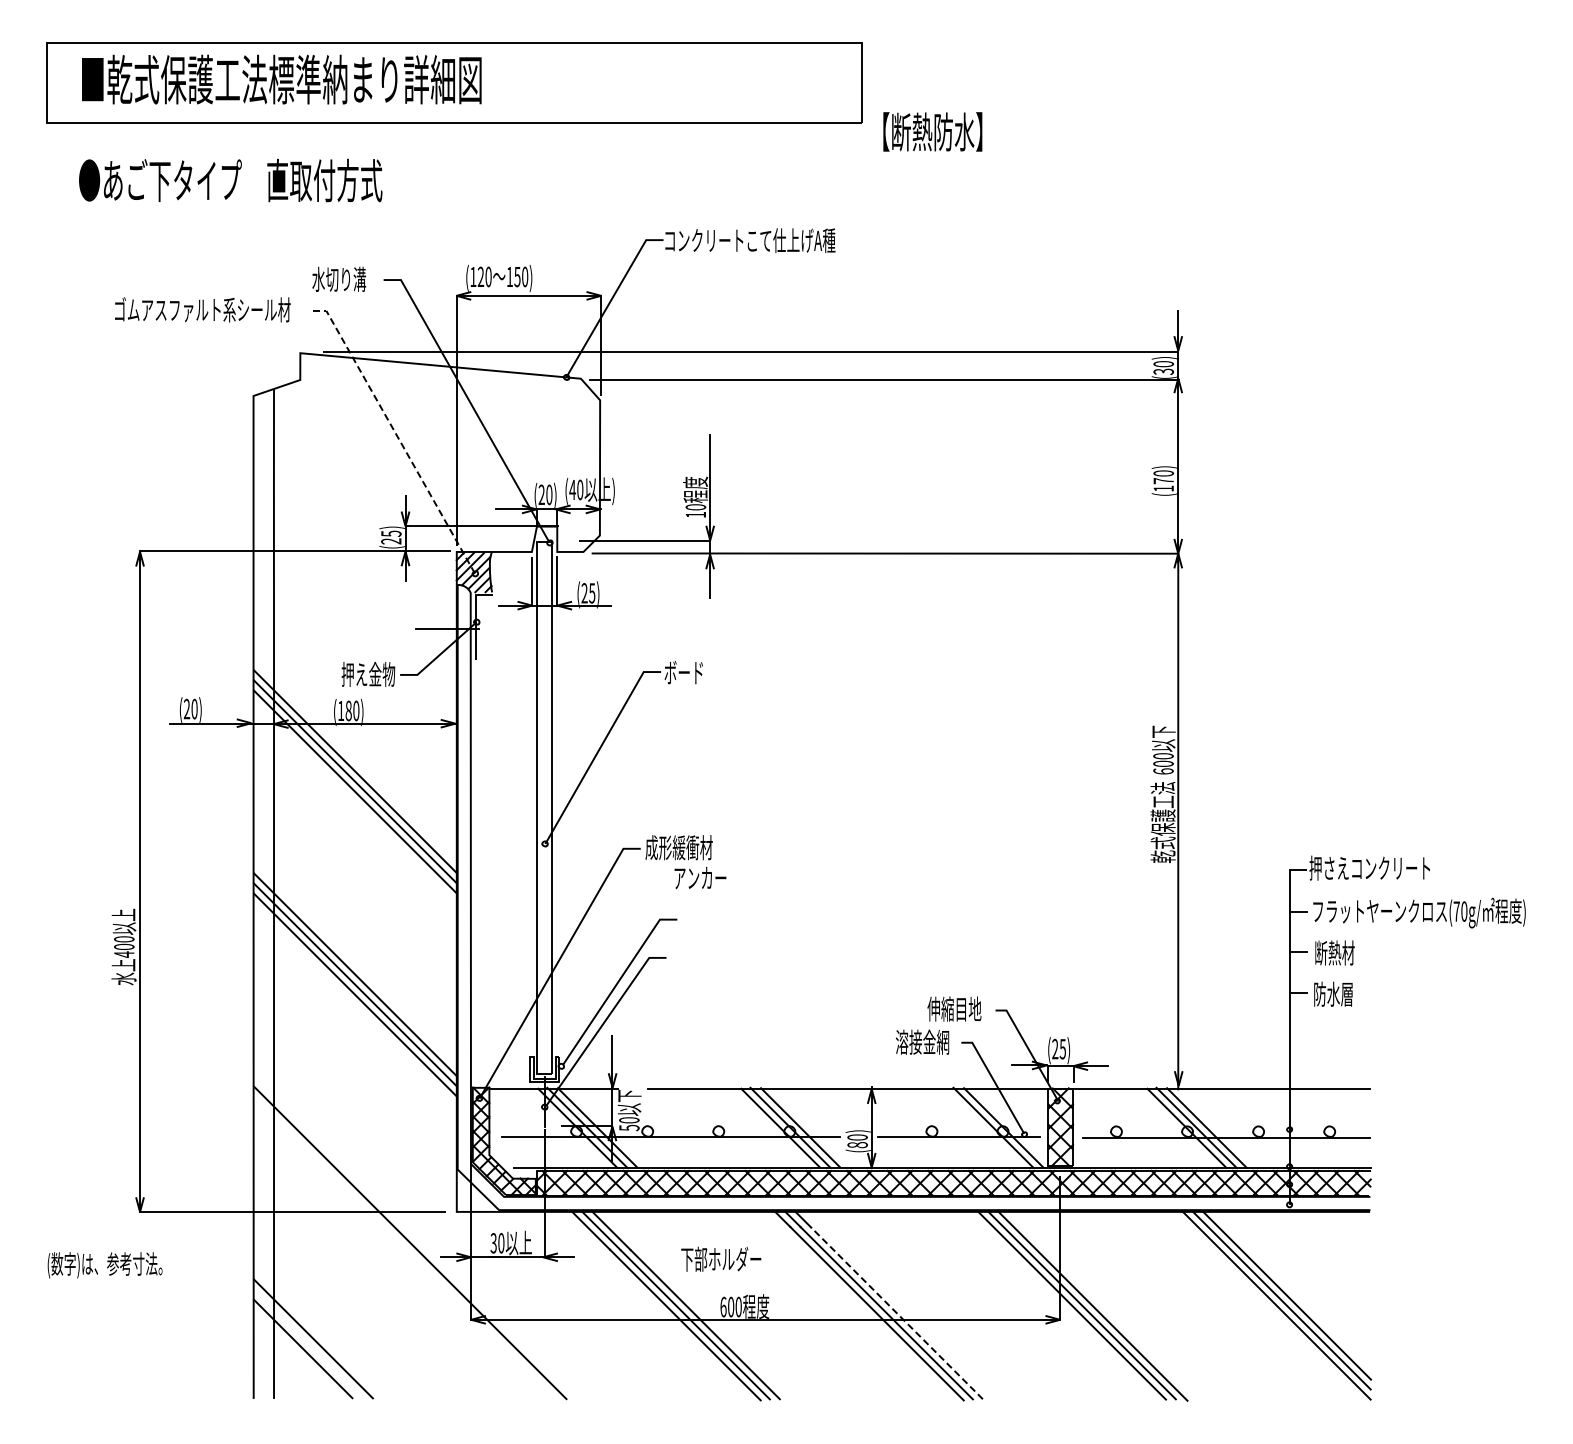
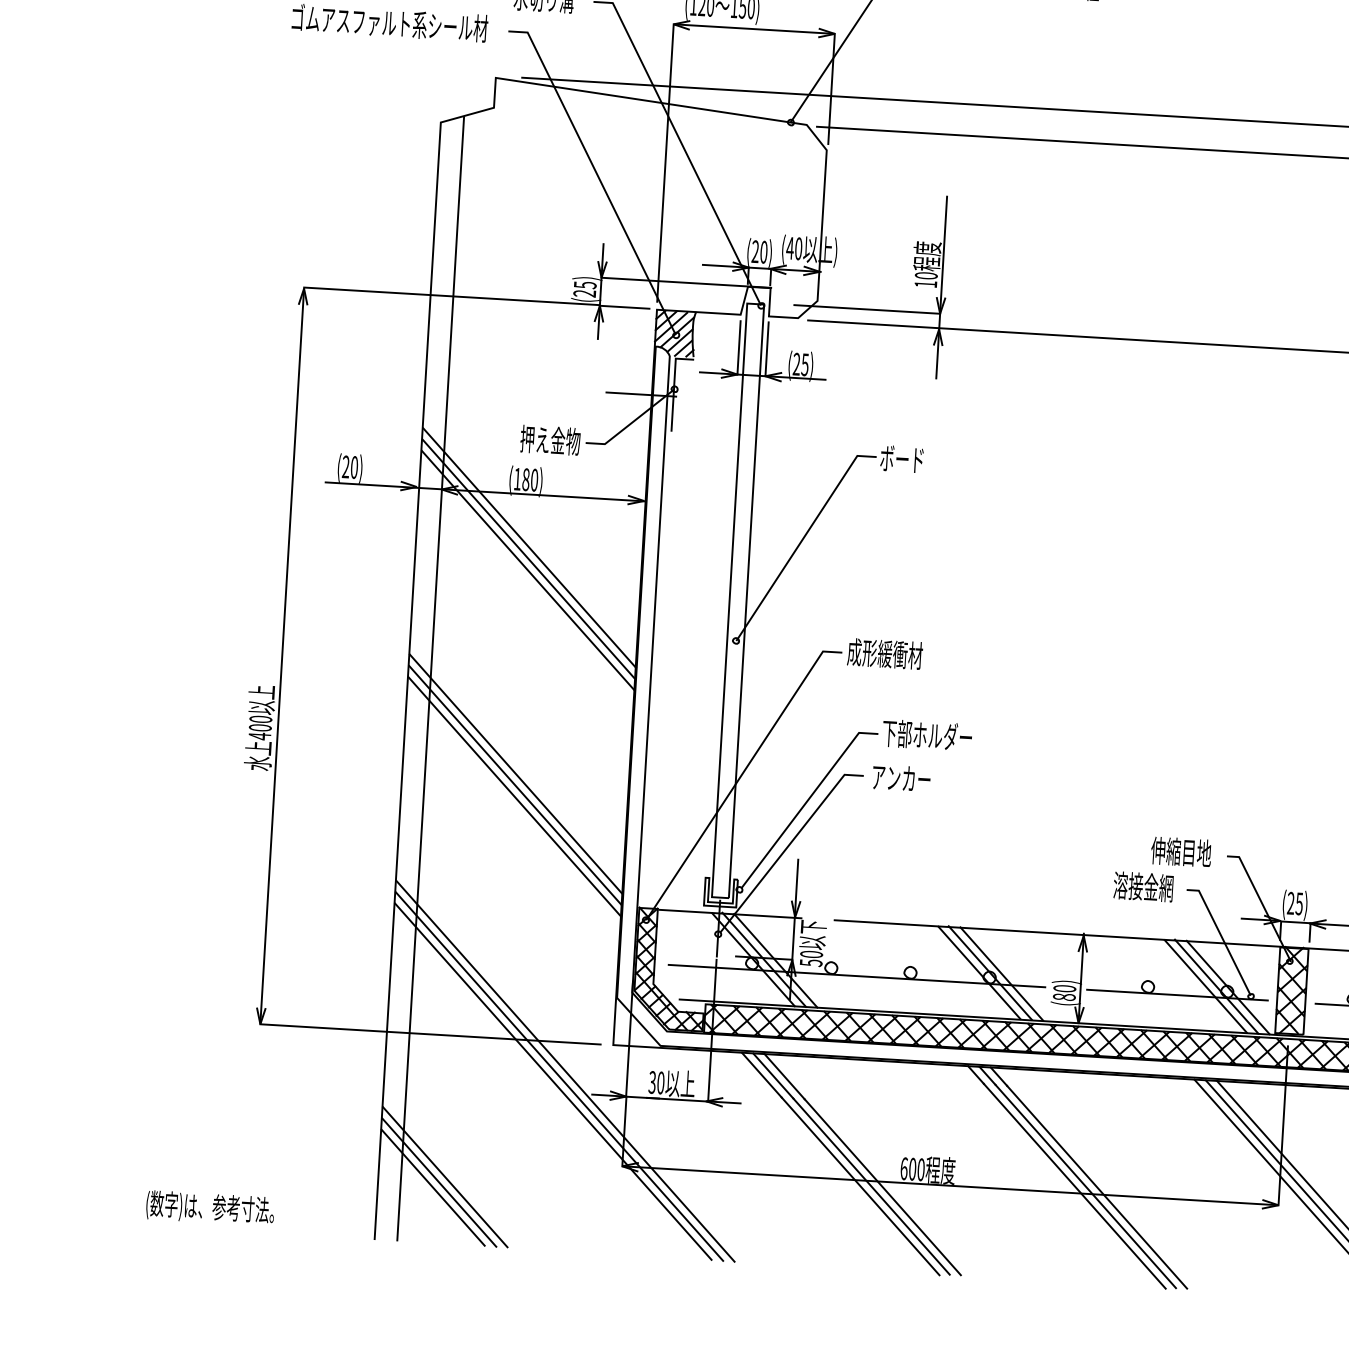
line: (395, 433) -> (596, 173), dashed -> solid
text: (700, 878) -> (901, 778), moved
line: (983, 1127) -> (1205, 985), added
line: (415, 1237) -> (565, 1070), added
line: (405, 1247) -> (553, 1081), added
text: (721, 1258) -> (927, 734), moved
text: (104, 1265) -> (209, 1208), moved
line: (896, 1312) -> (1096, 1186), dashed -> solid
line: (308, 1343) -> (439, 1181), added

